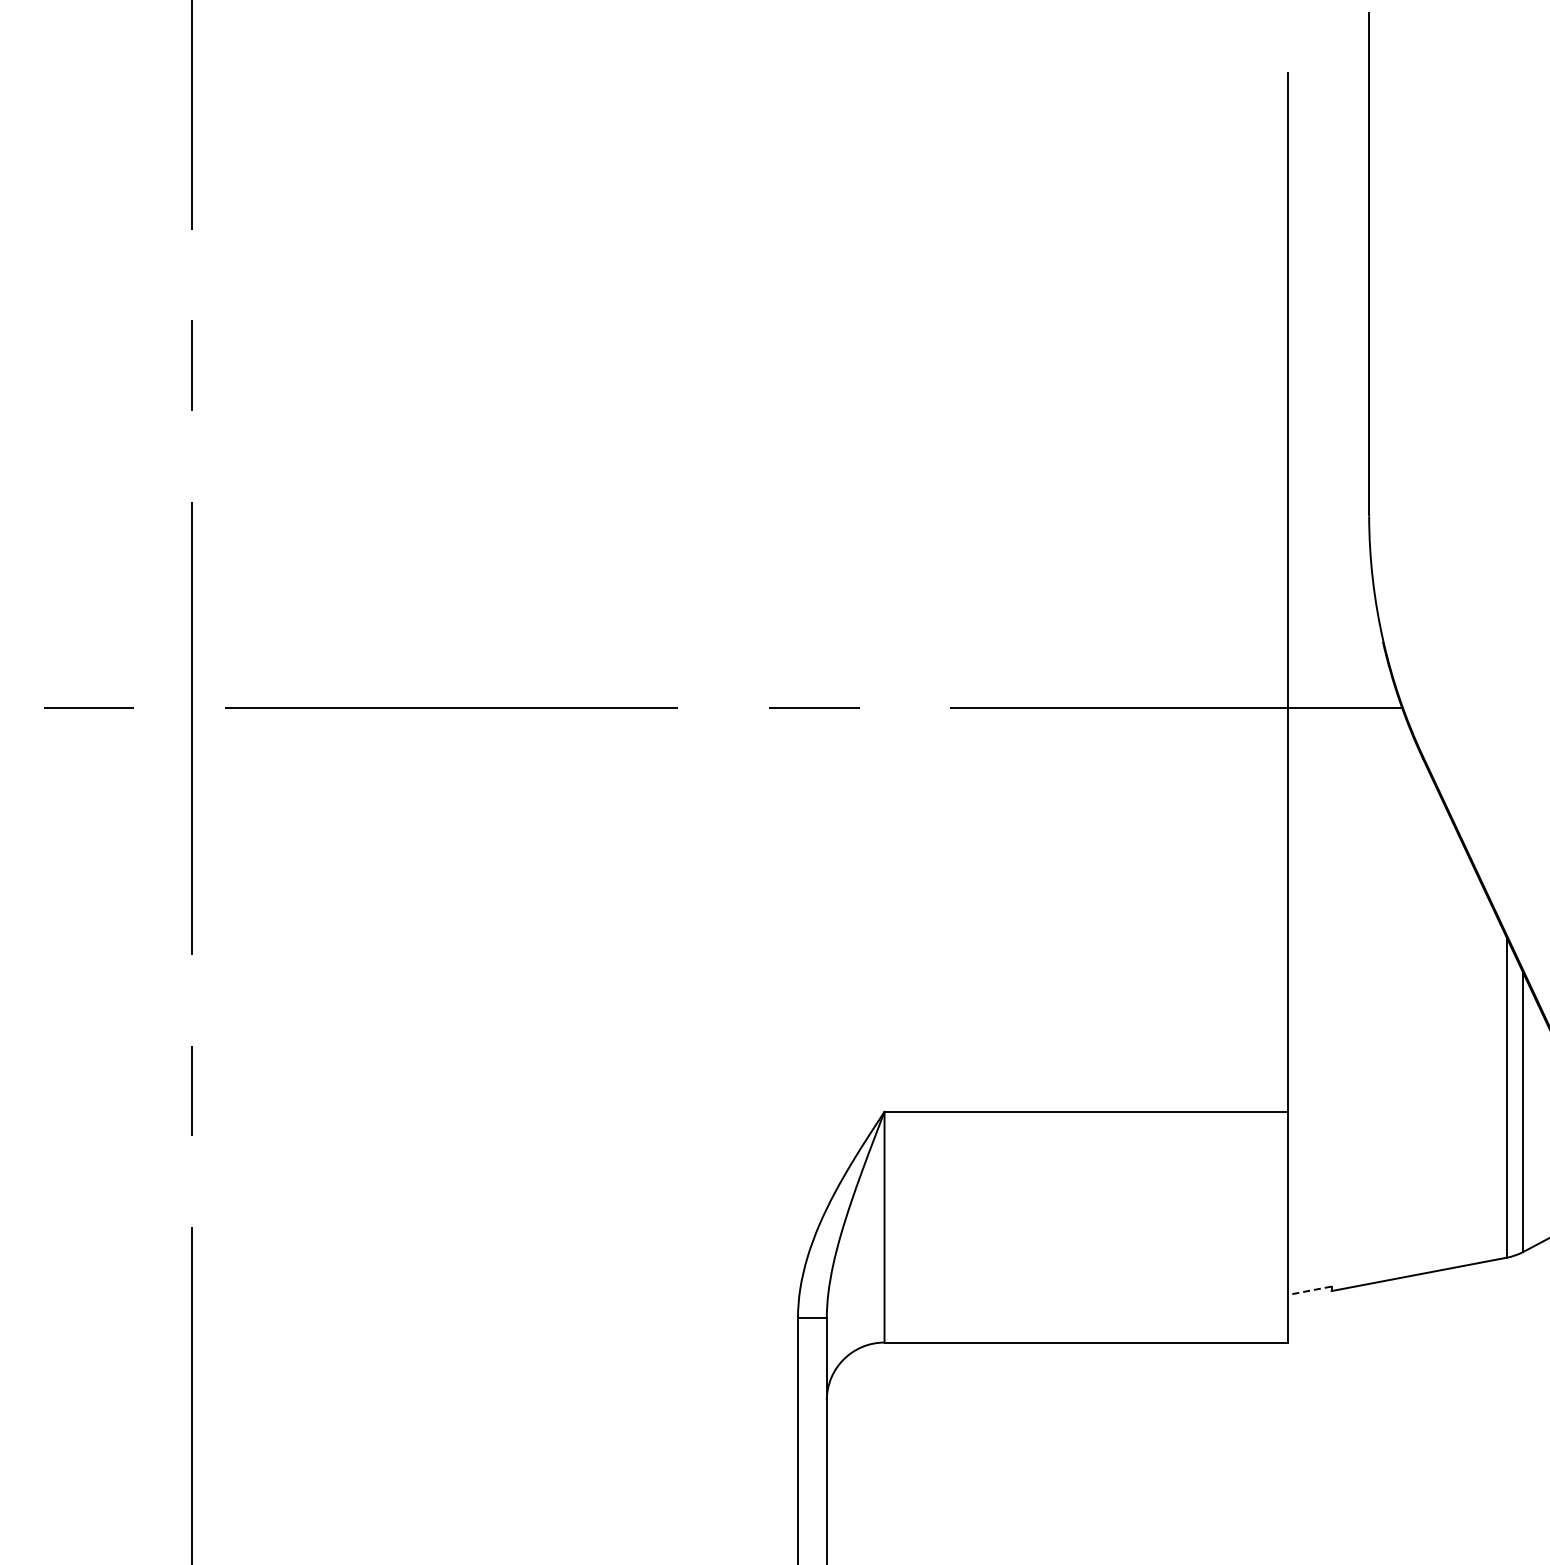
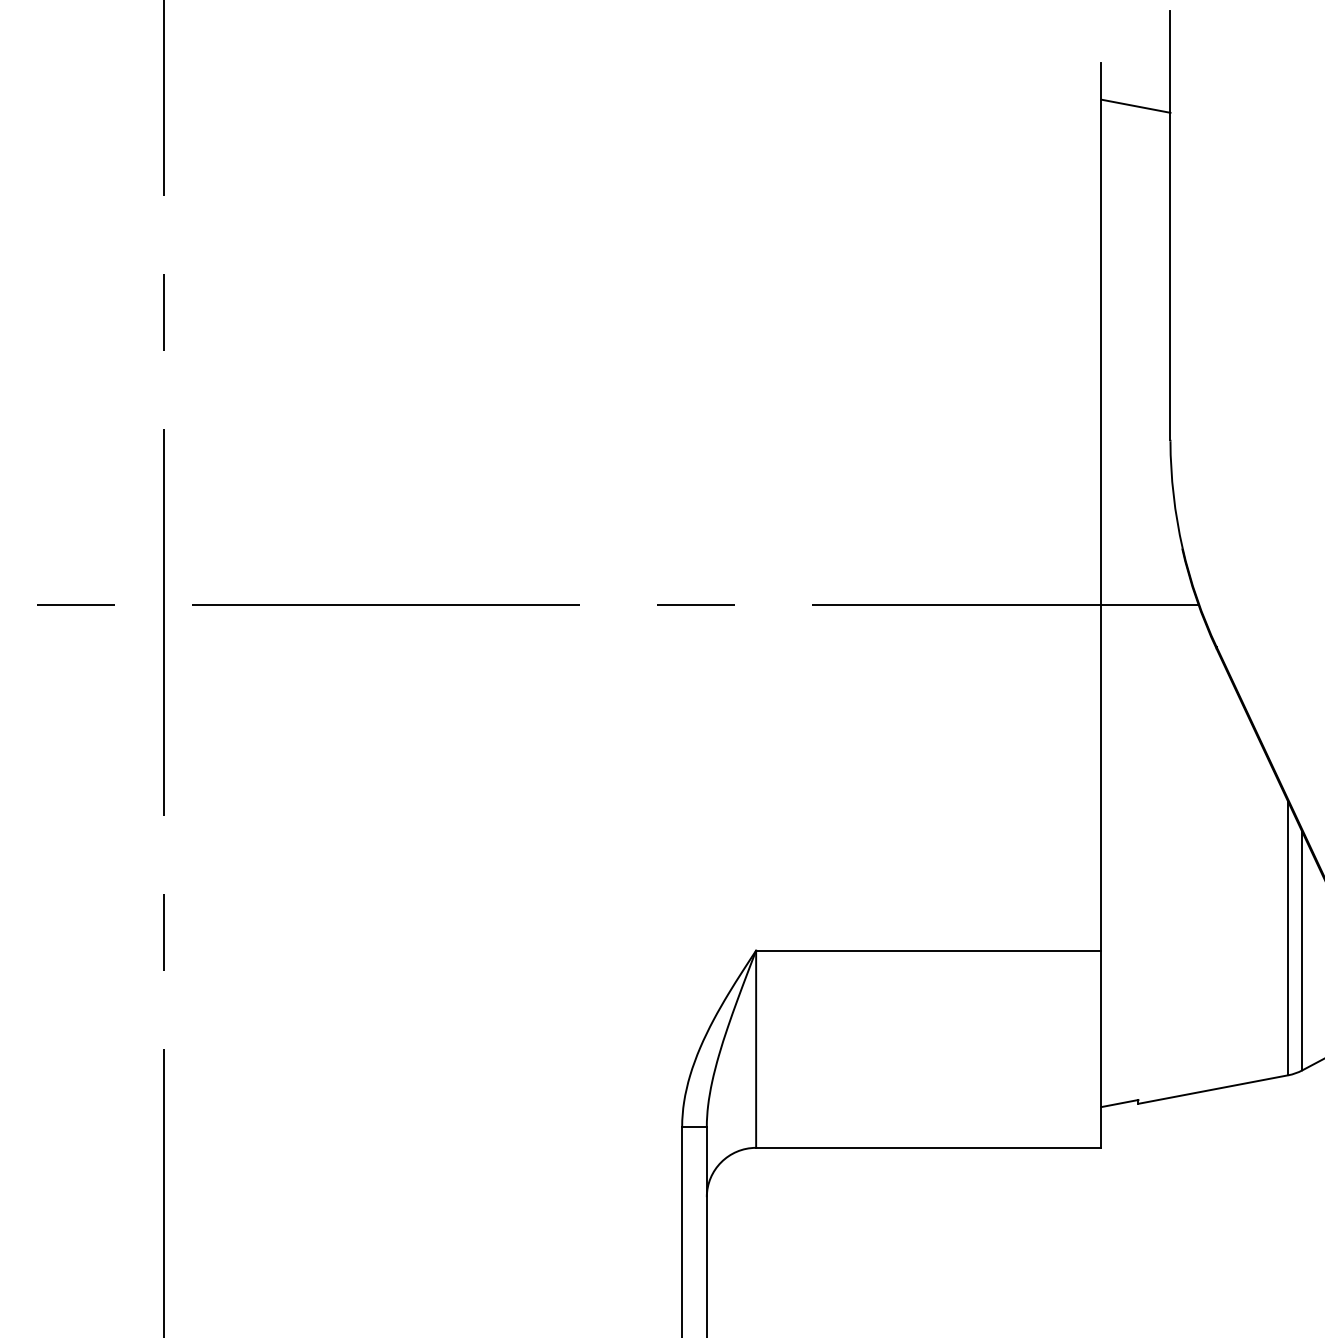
line: (1328, 124) -> (1135, 106), added
line: (1309, 1290) -> (1119, 1103), dashed -> solid

